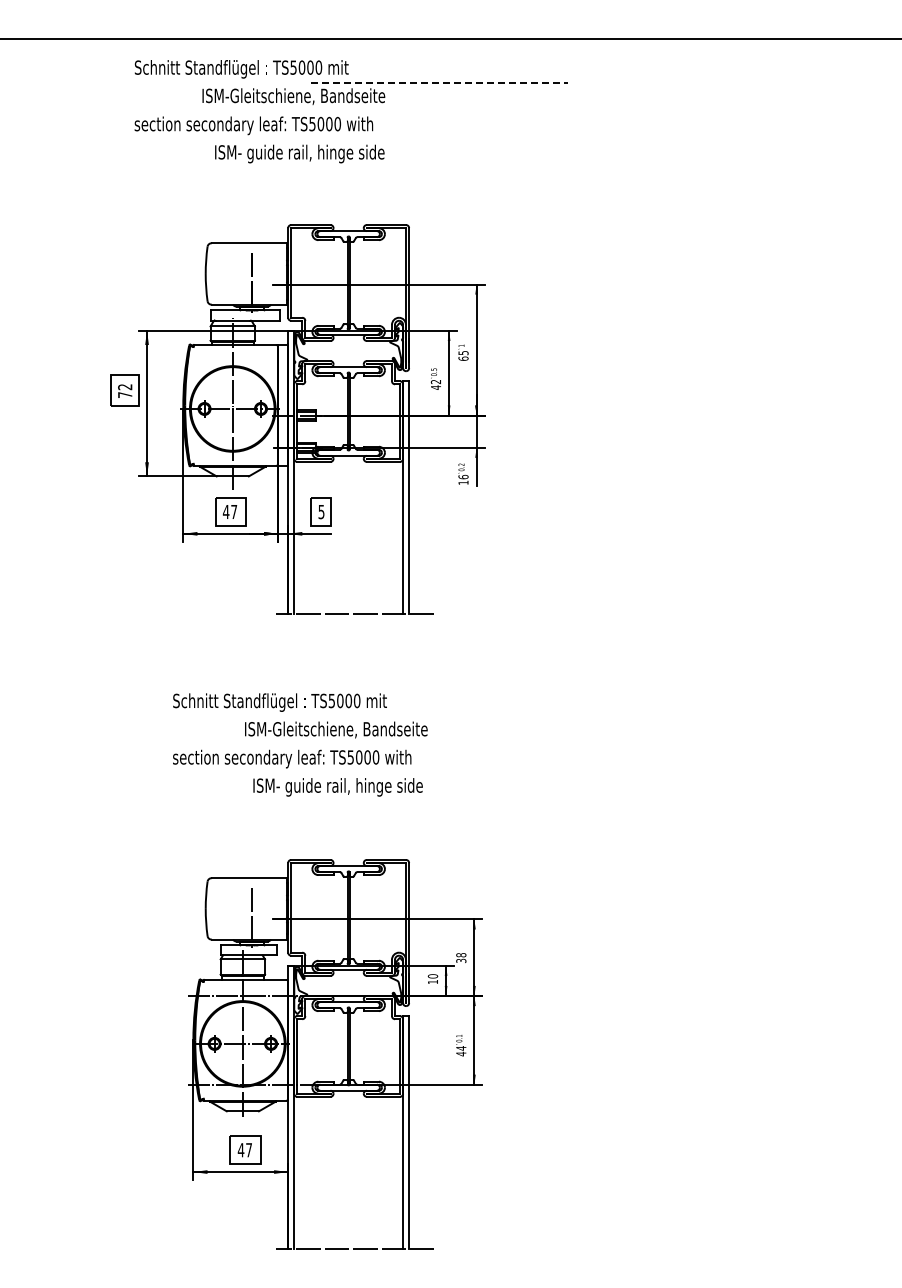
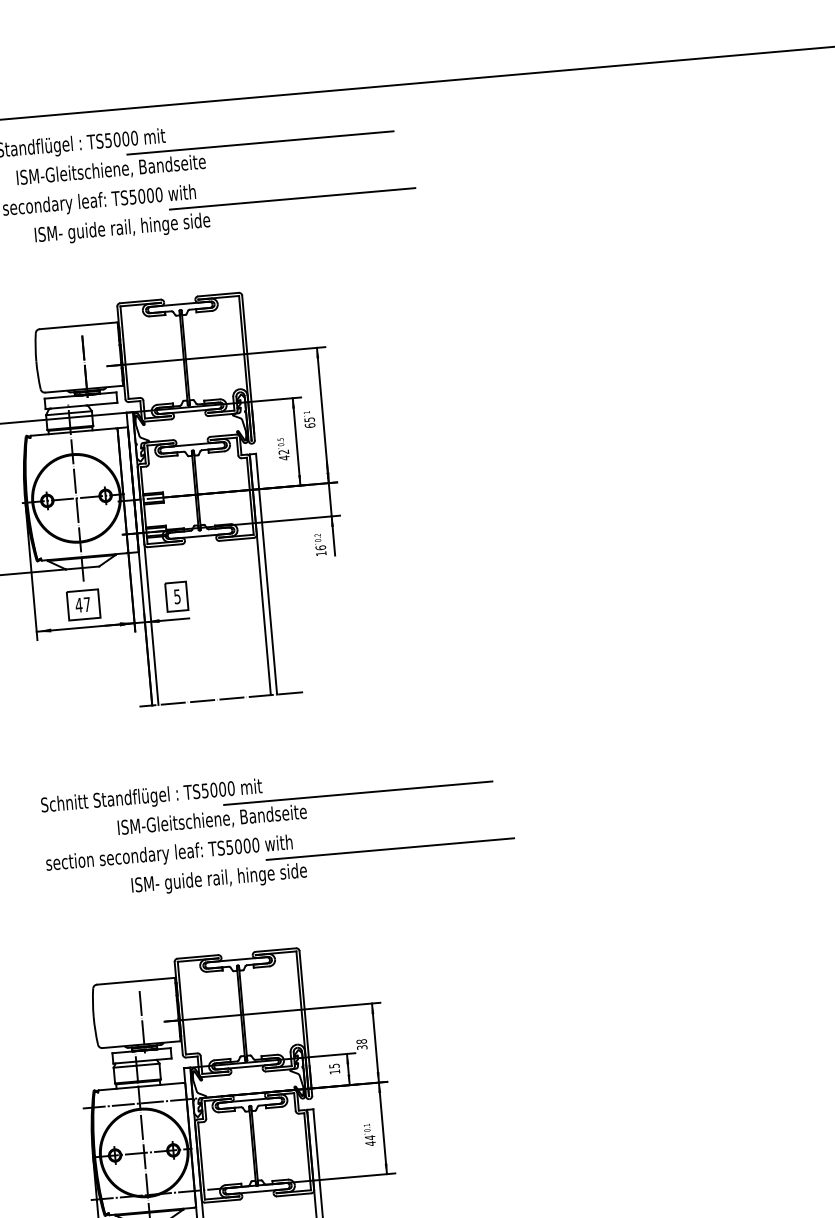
line: (439, 82) -> (260, 142), dashed -> solid
line: (465, 139) -> (292, 199), added
line: (478, 716) -> (357, 793), added
line: (504, 772) -> (389, 849), added
text: (432, 976) -> (333, 1066), 10 -> 15

